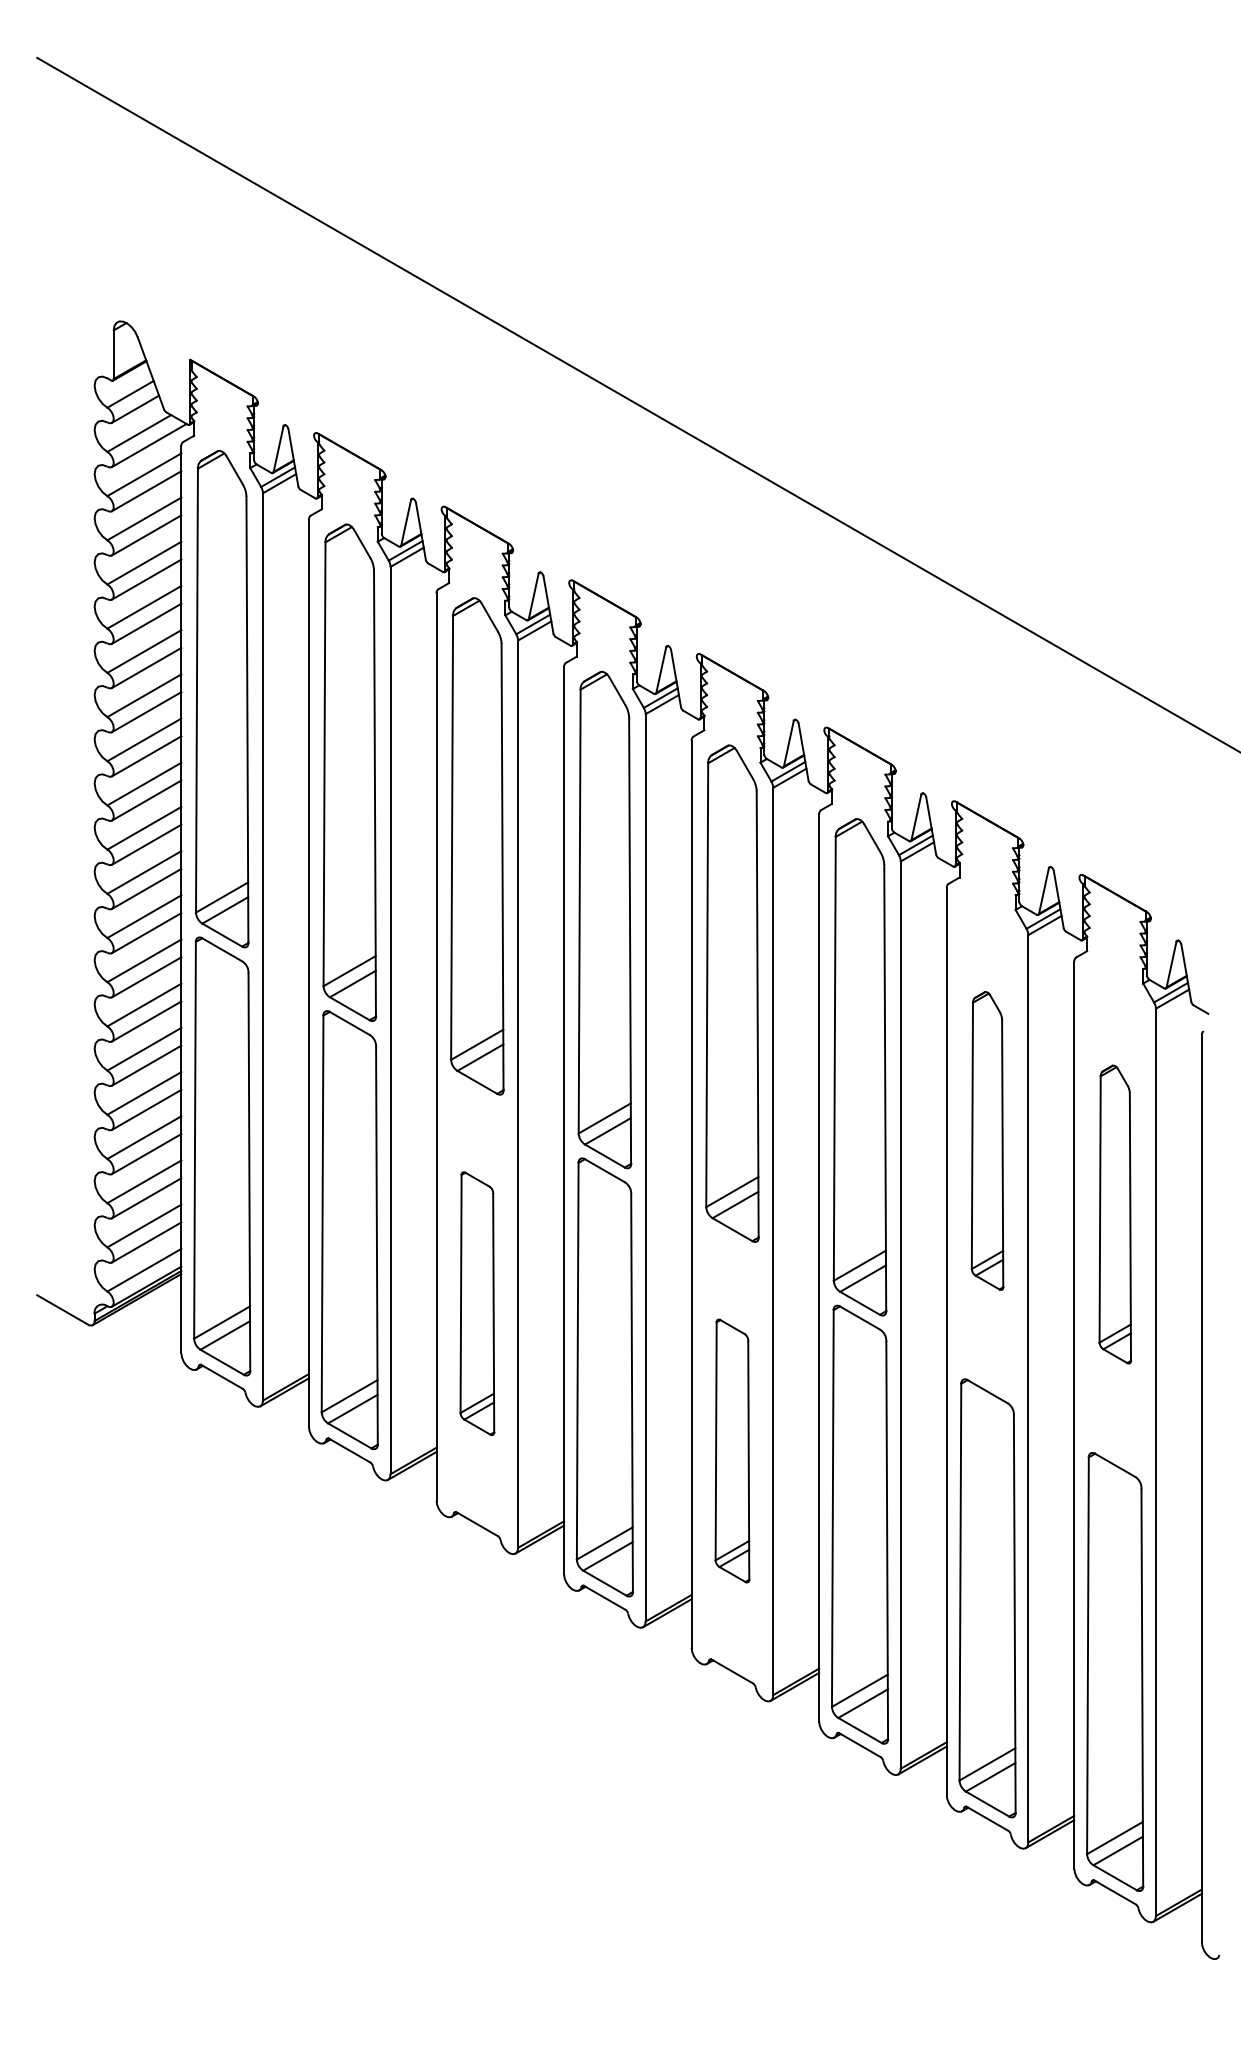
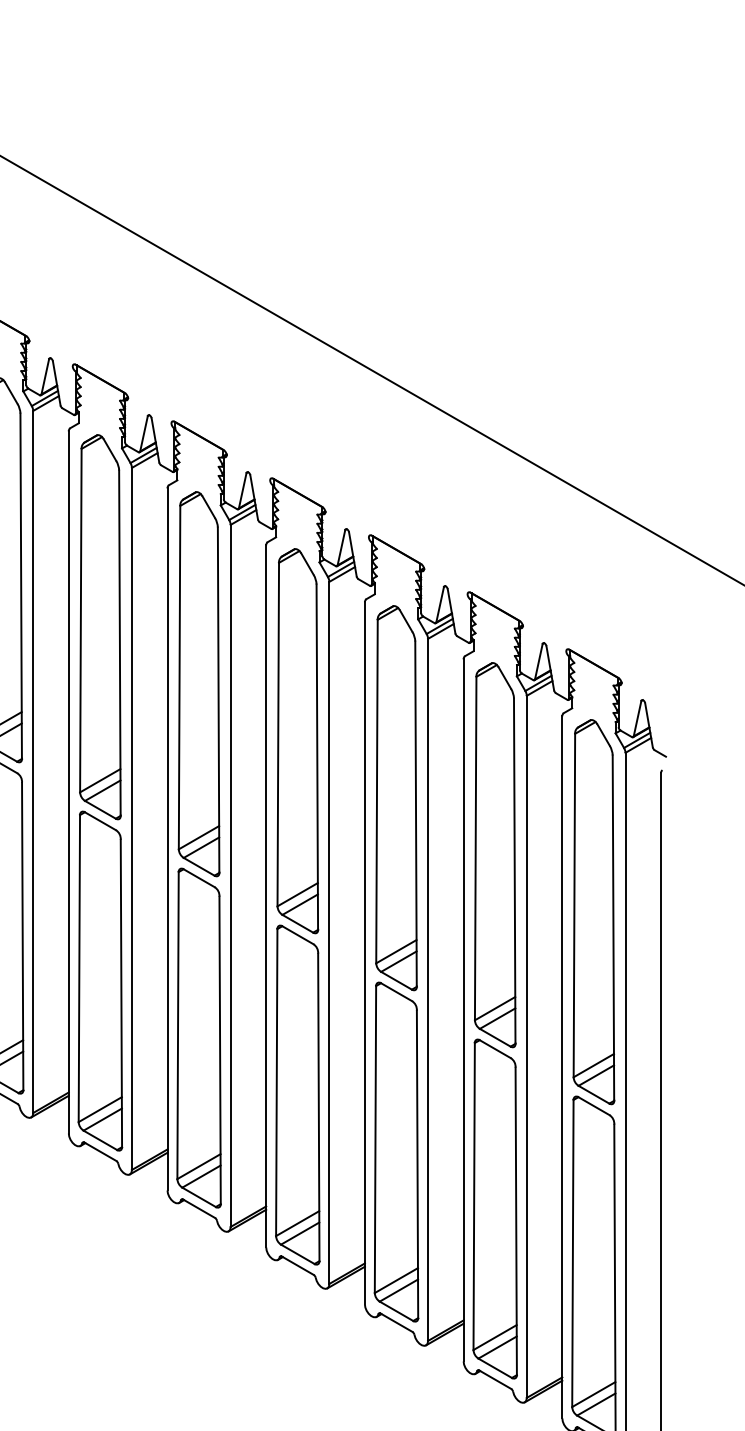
part: (987, 1140) -> (495, 854), size x1.67
part: (1115, 1214) -> (594, 912), size x1.67
part: (477, 1303) -> (100, 980), size x1.67
part: (732, 1450) -> (297, 1094), size x1.67

